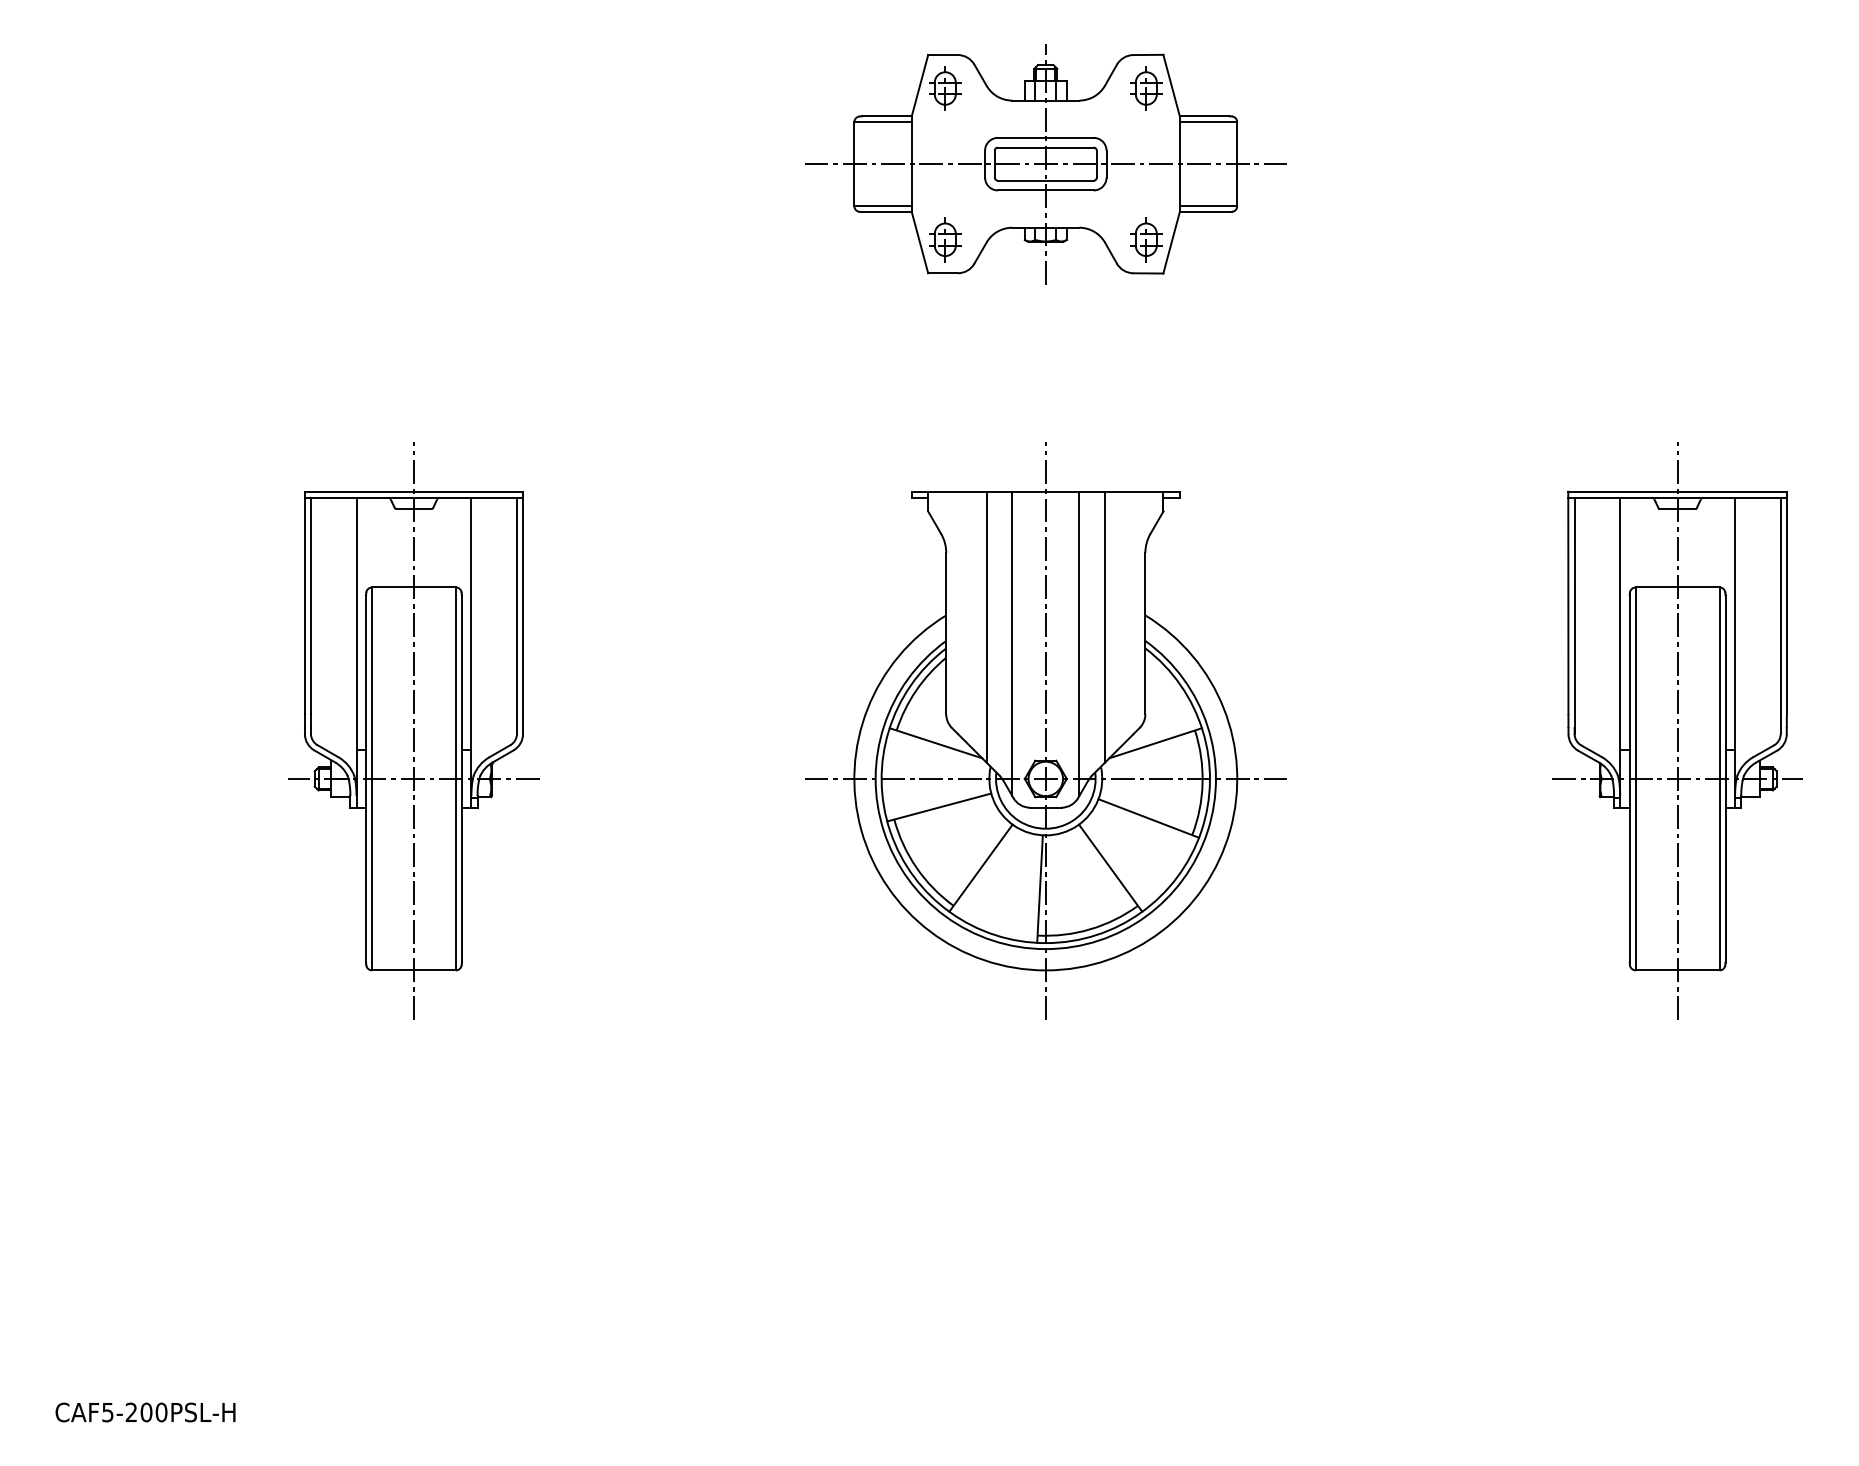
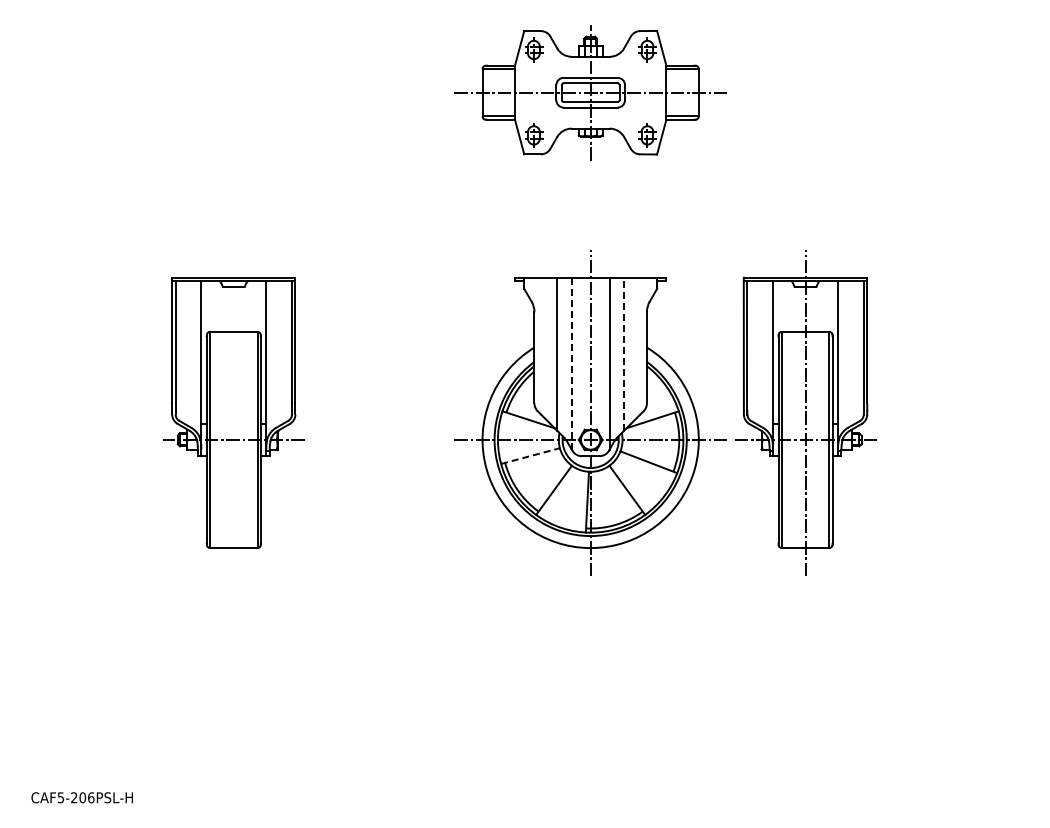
line: (1105, 625) -> (624, 353), solid -> dashed
line: (1011, 643) -> (571, 363), solid -> dashed
line: (413, 730) -> (233, 412), removed
part: (1677, 730) -> (805, 412), moved
line: (939, 806) -> (530, 455), solid -> dashed
text: (161, 1411) -> (91, 797), CAF5-200PSL-H -> CAF5-206PSL-H

